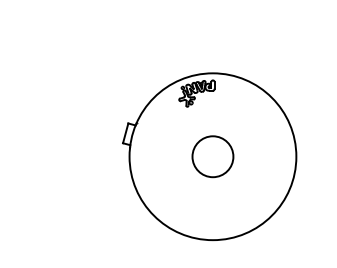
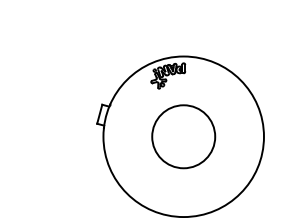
circle: (212, 156) -> (183, 136), size x1.6

